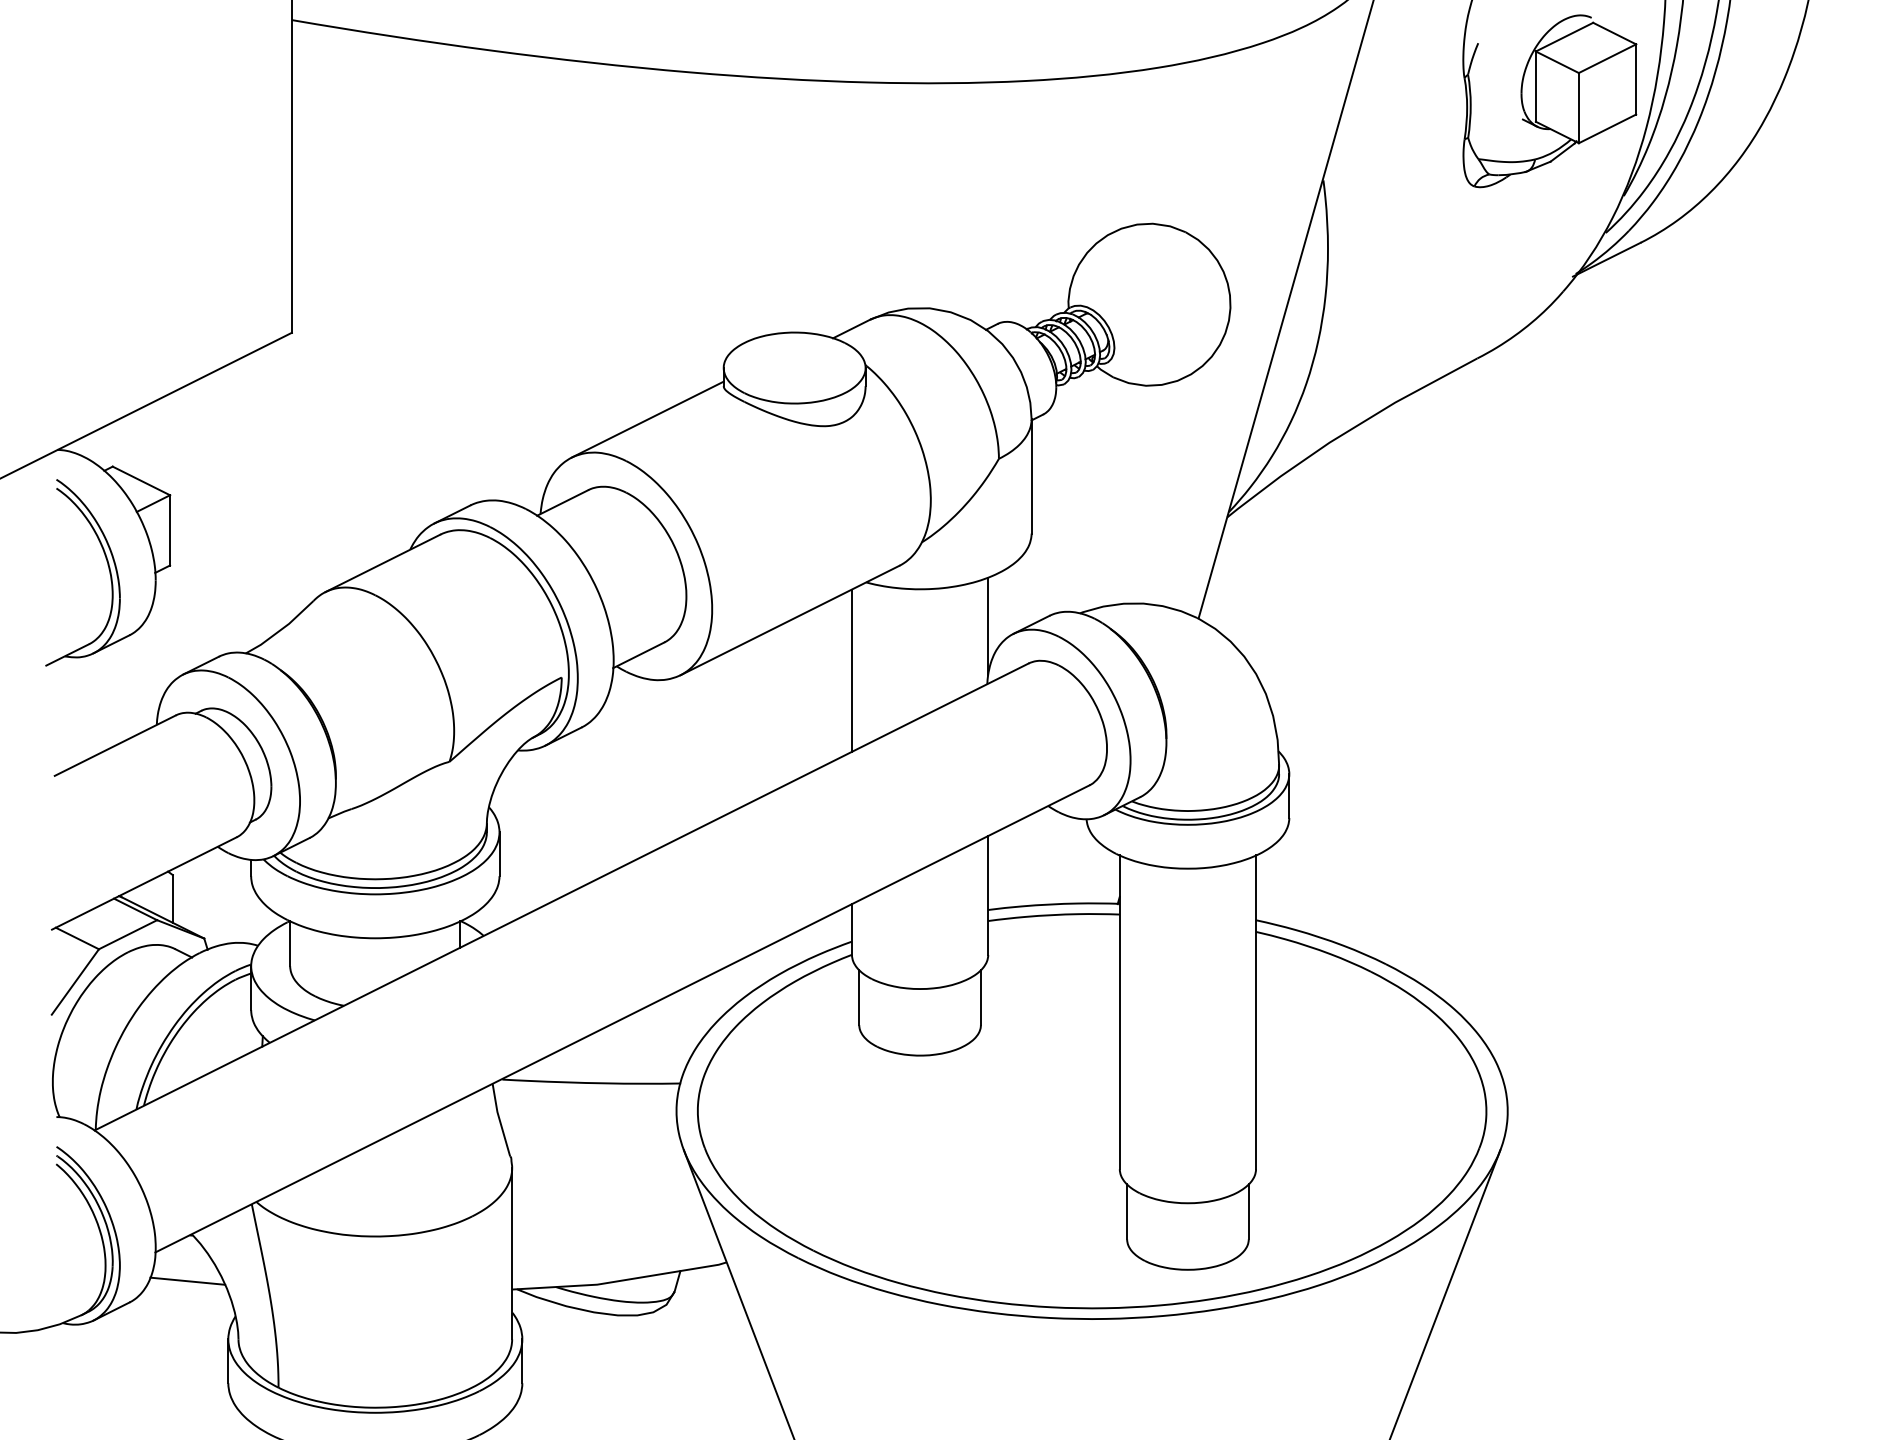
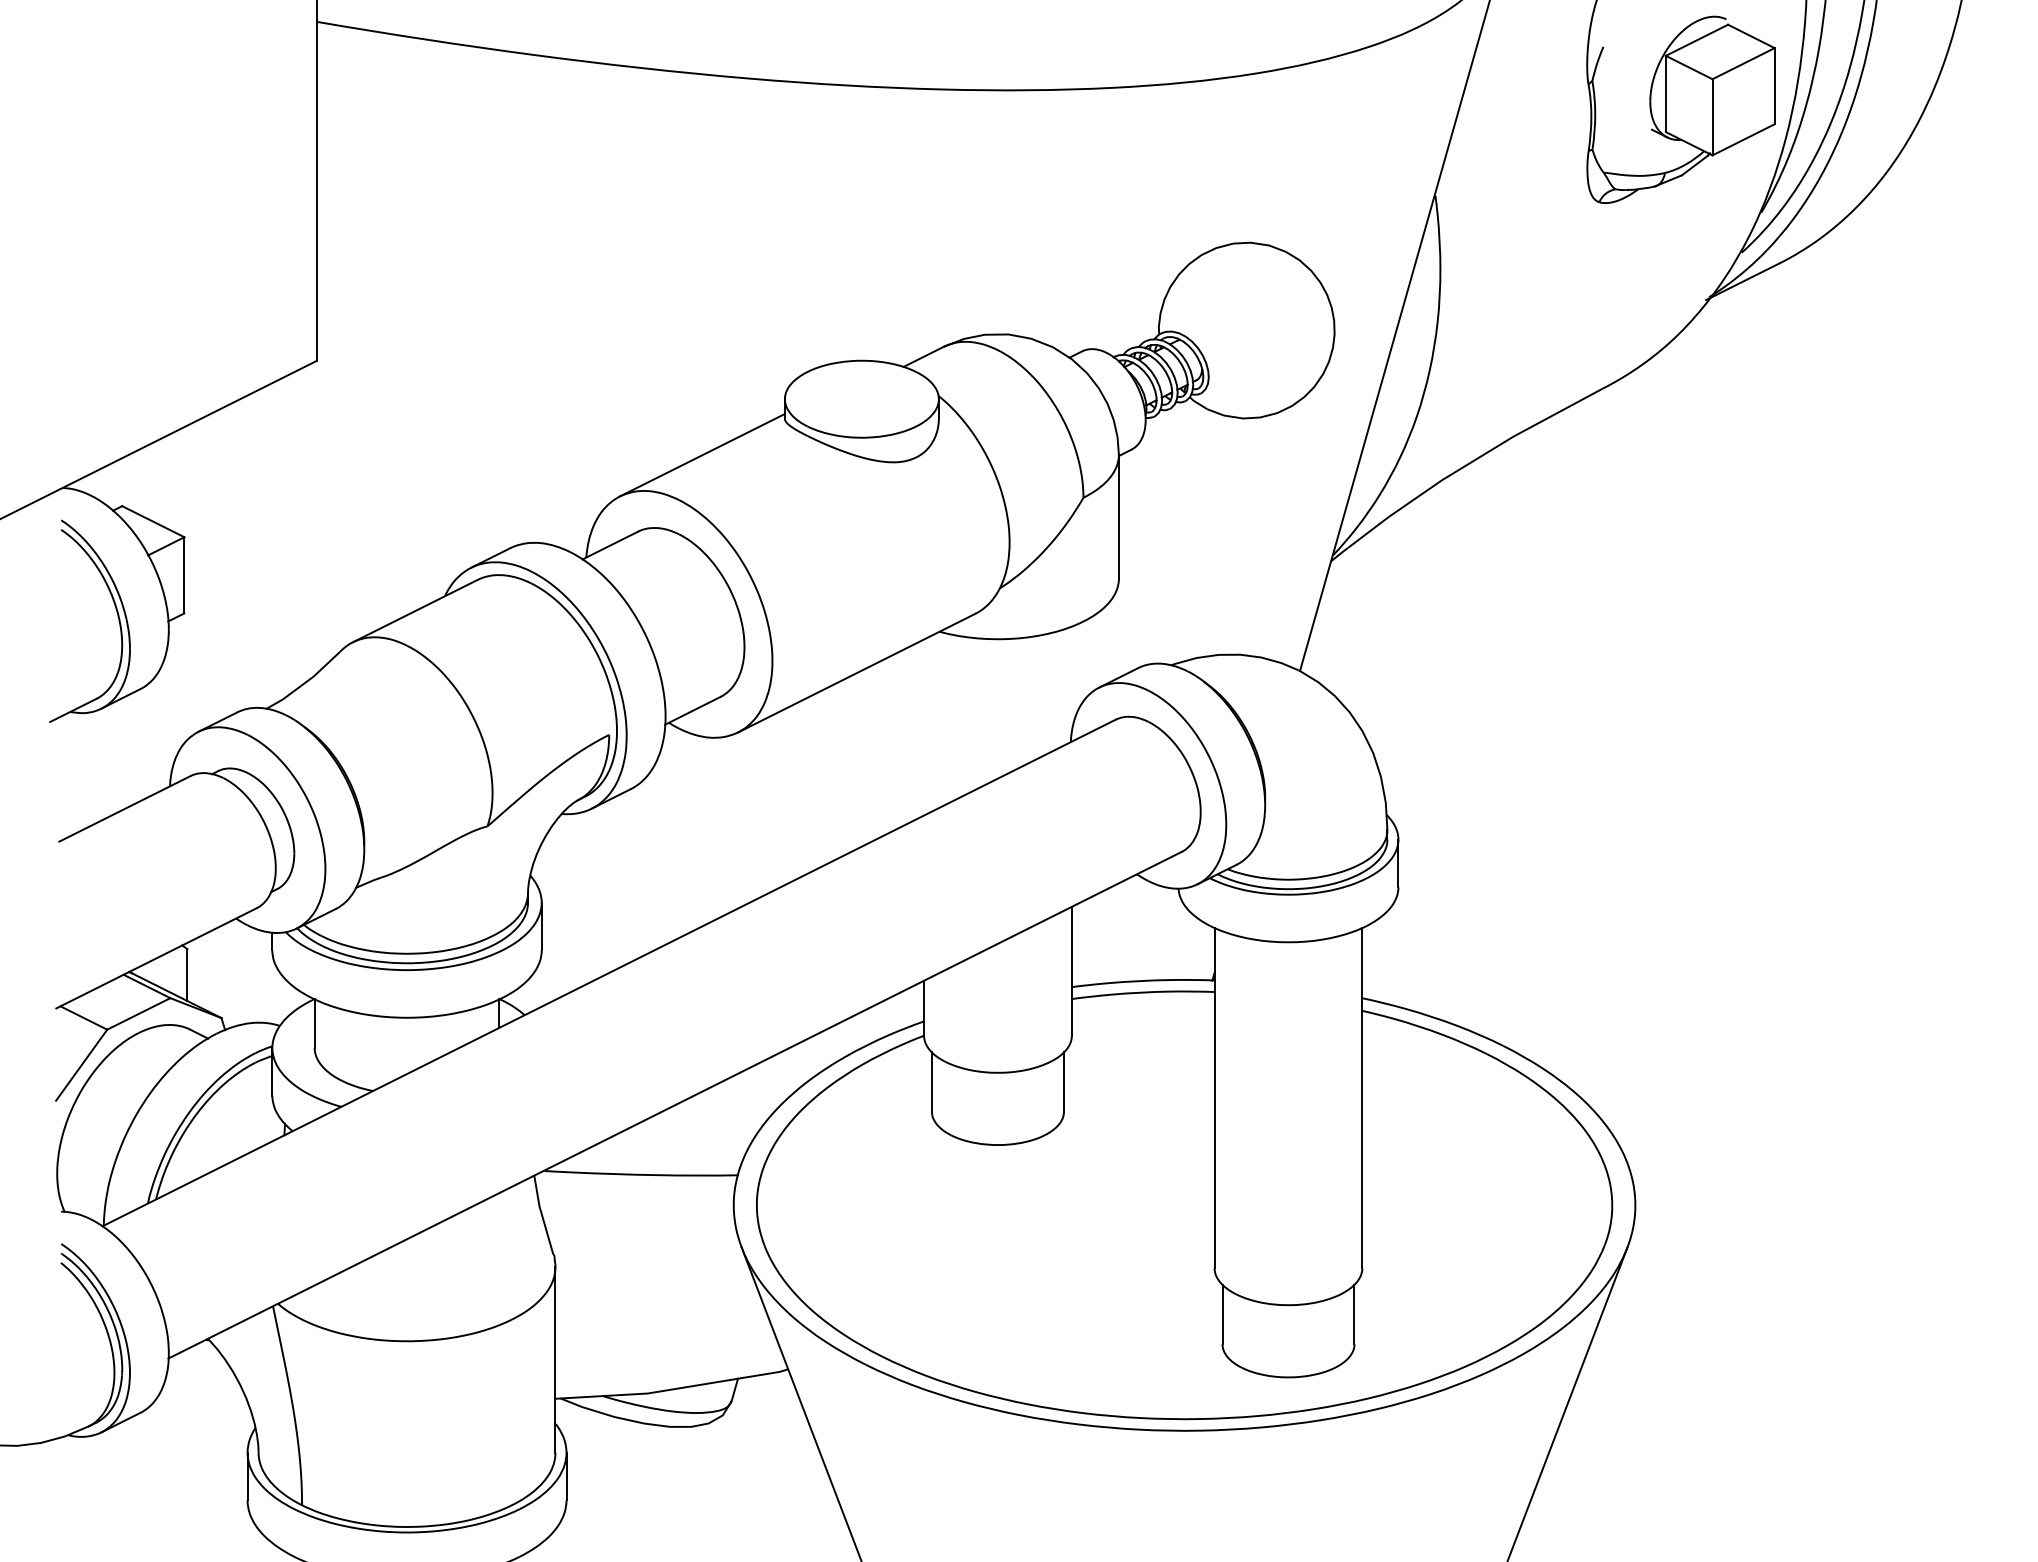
line: (987, 626) -> (1071, 679), removed
line: (852, 670) -> (924, 727), removed
line: (187, 1280) -> (203, 1389), removed

